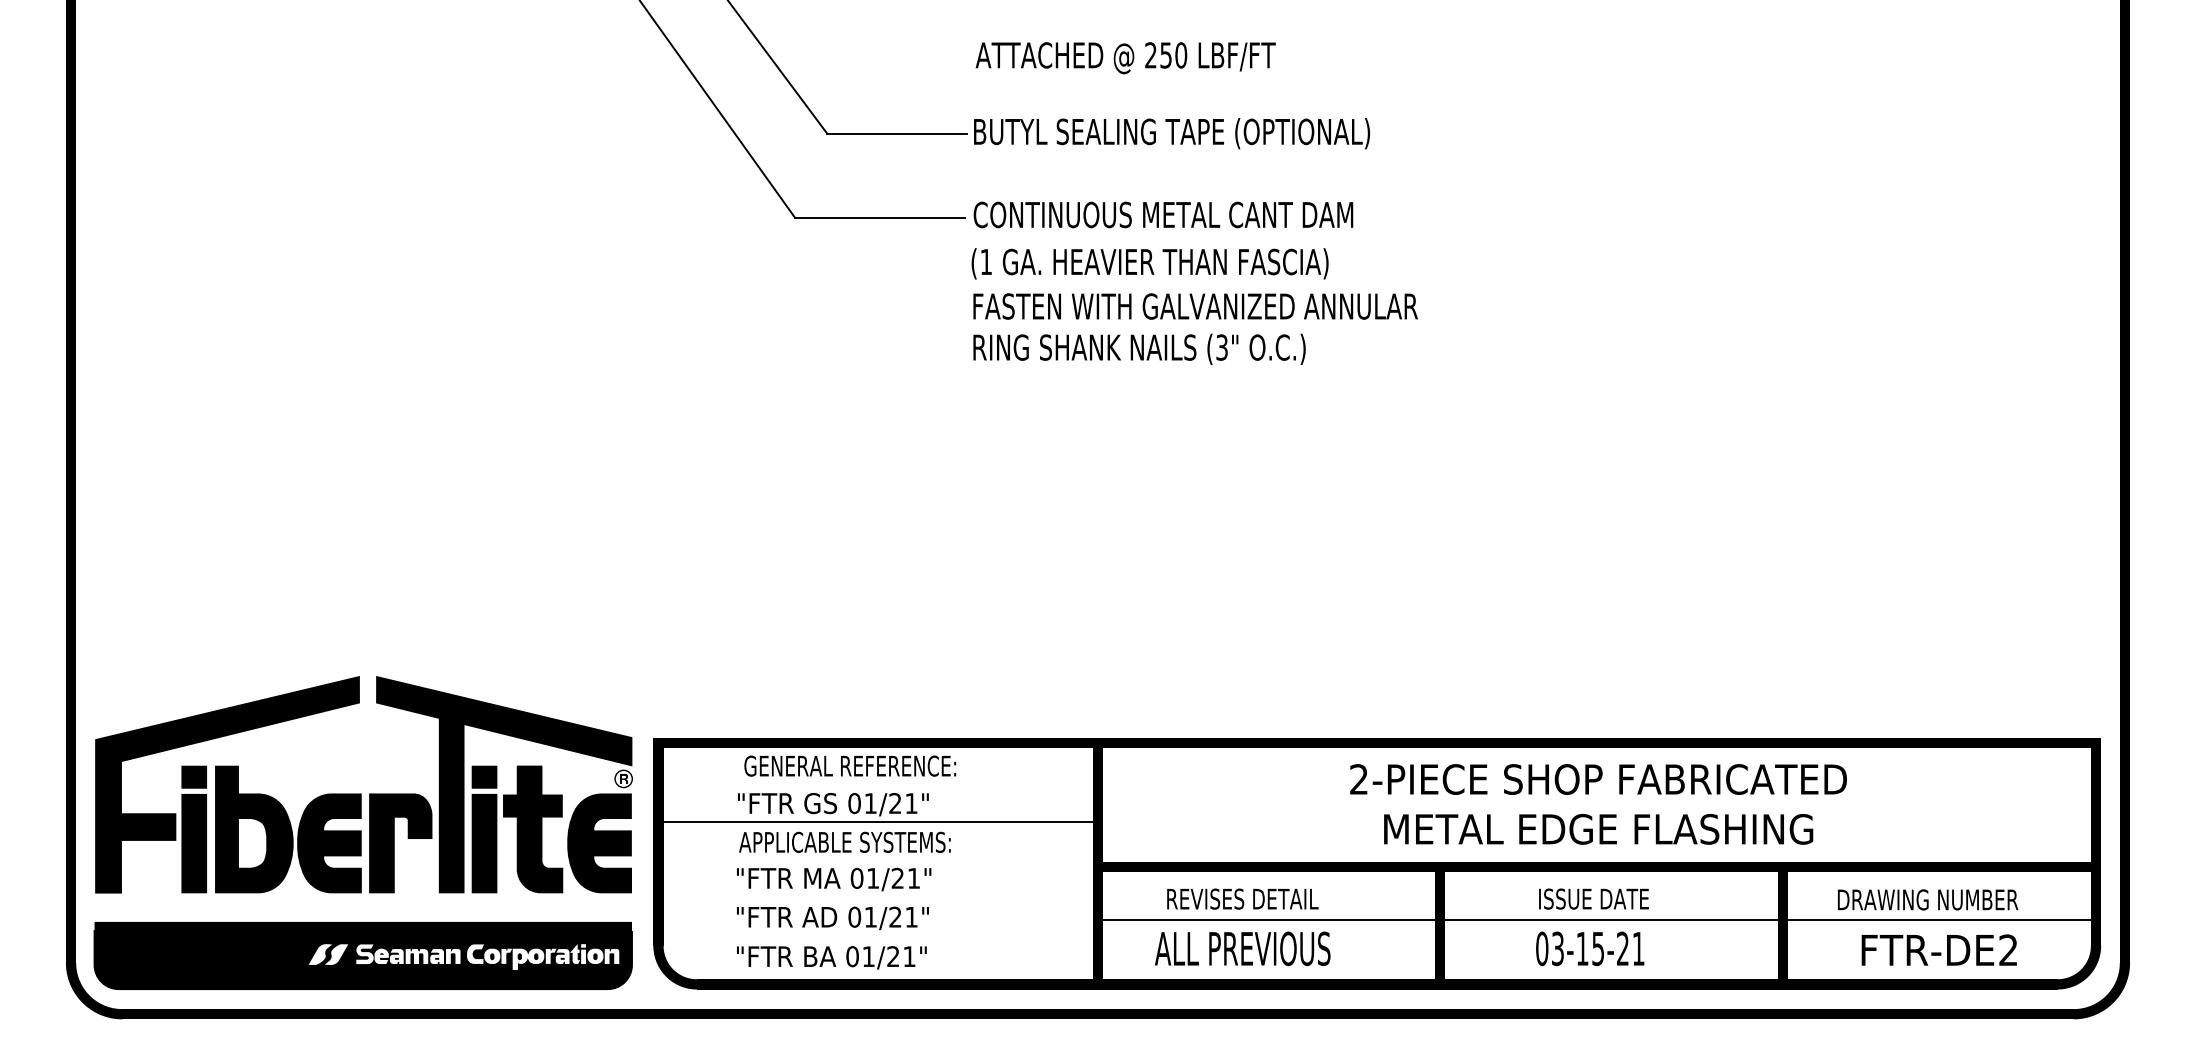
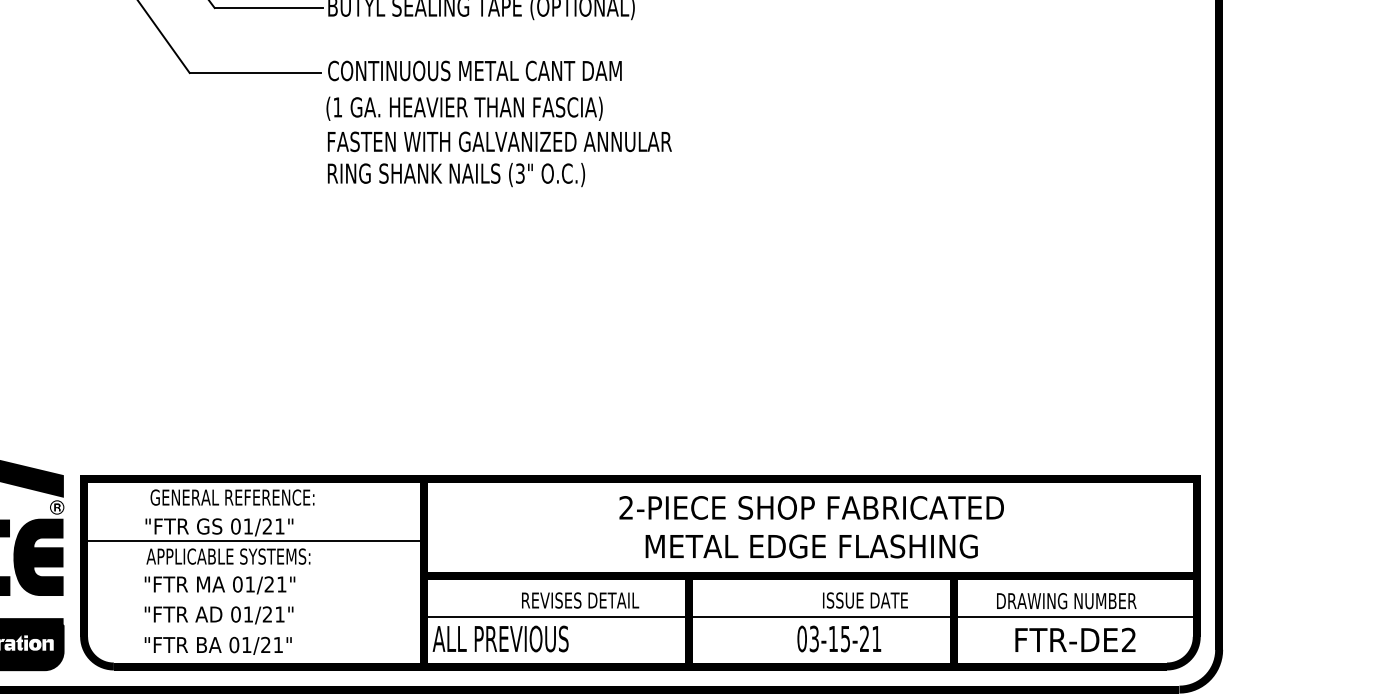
text: (1242, 898) -> (580, 600), moved
text: (1593, 898) -> (865, 600), moved
text: (1242, 948) -> (500, 638), moved
text: (1590, 948) -> (839, 638), moved

